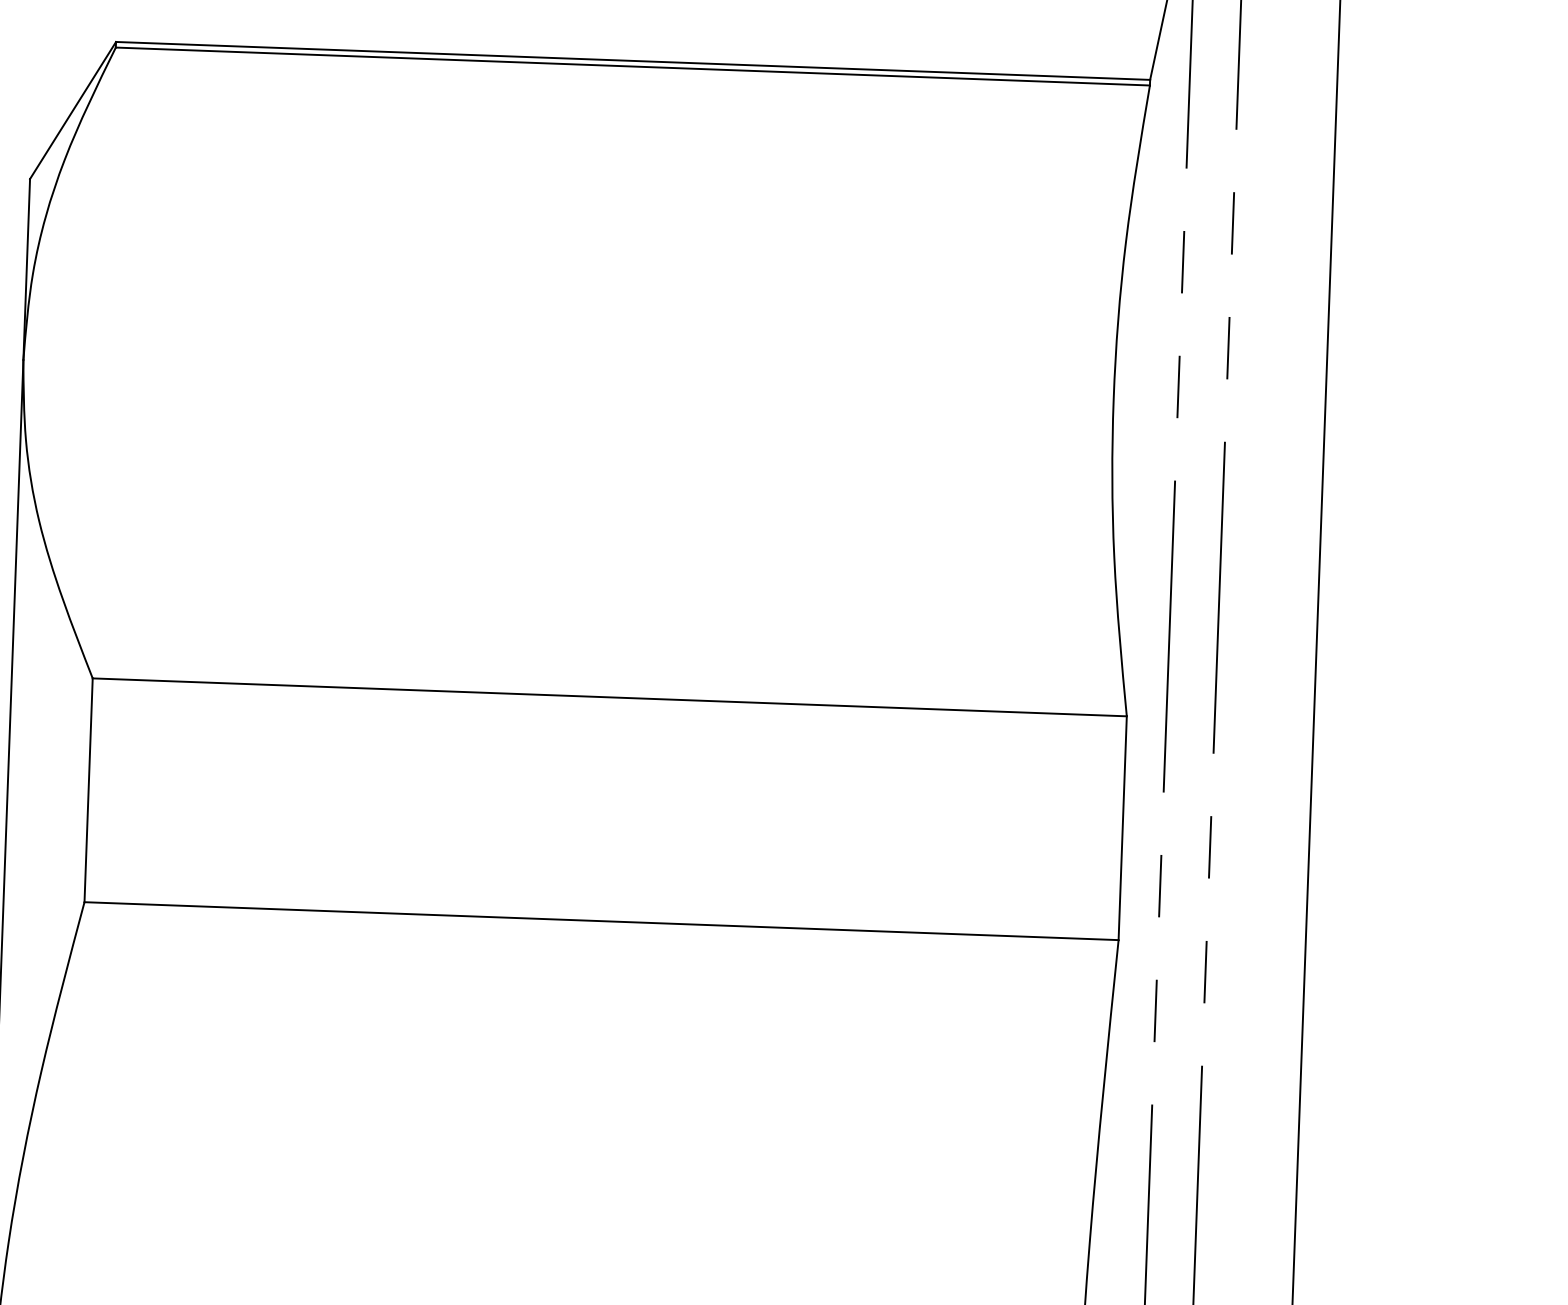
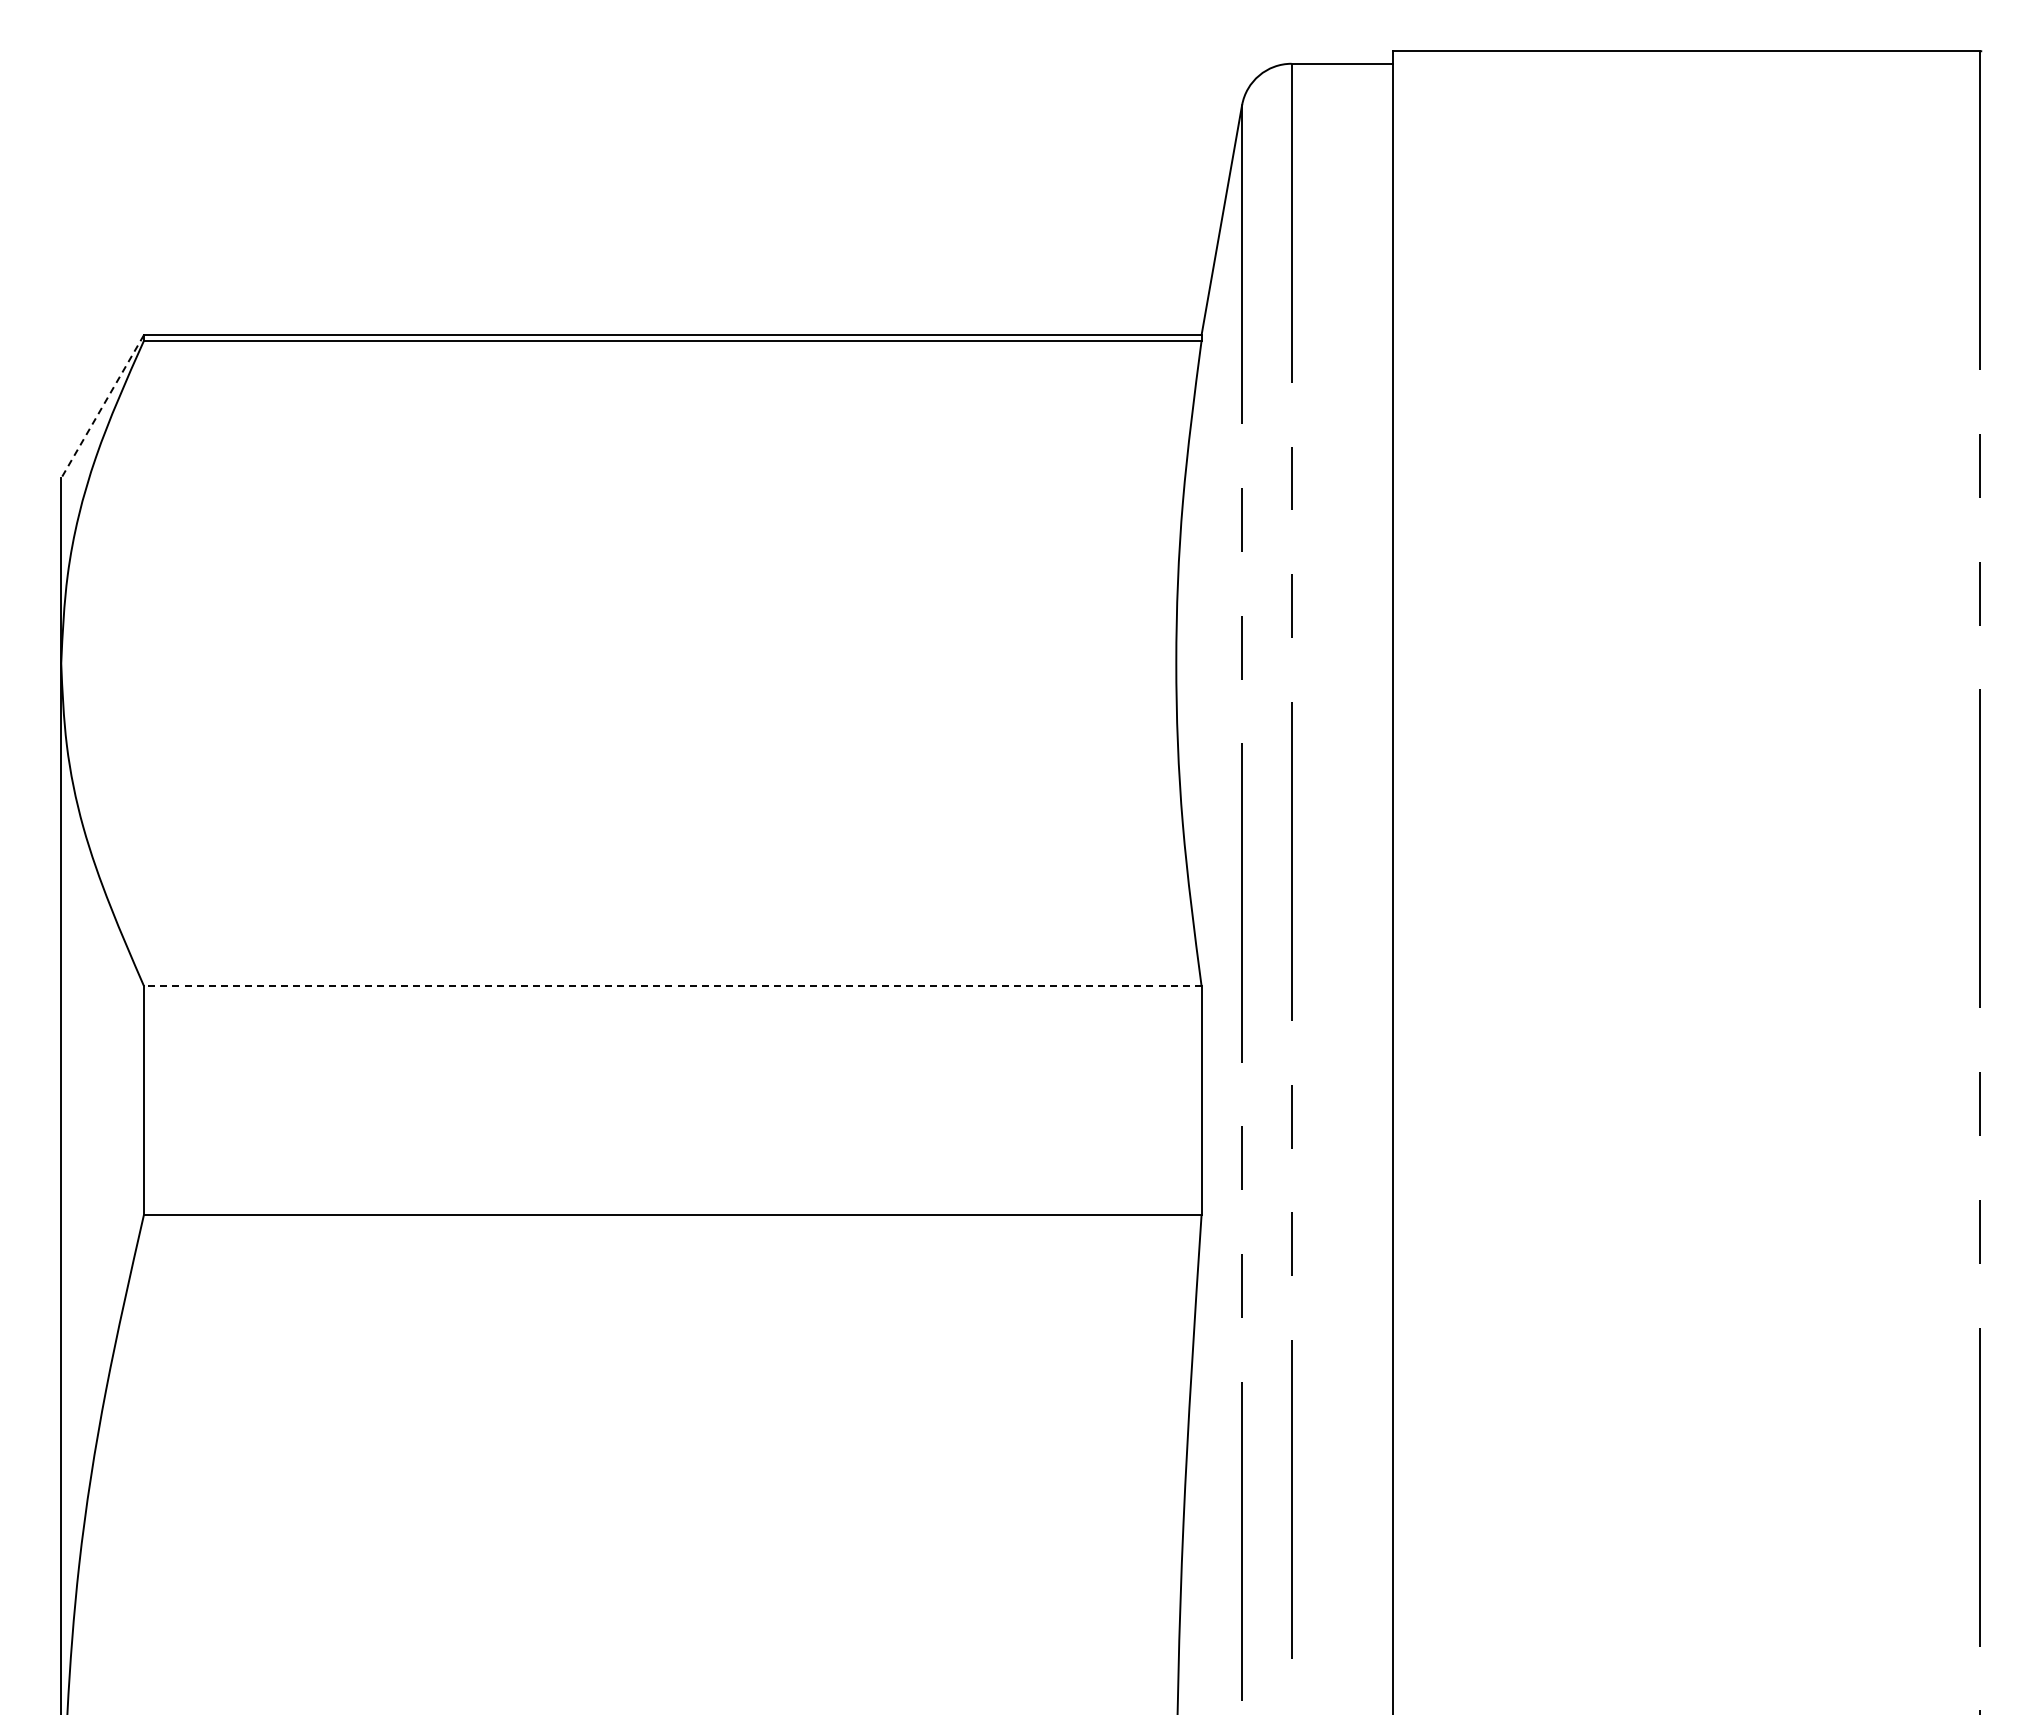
line: (72, 110) -> (102, 406), solid -> dashed
line: (609, 697) -> (672, 986), solid -> dashed

